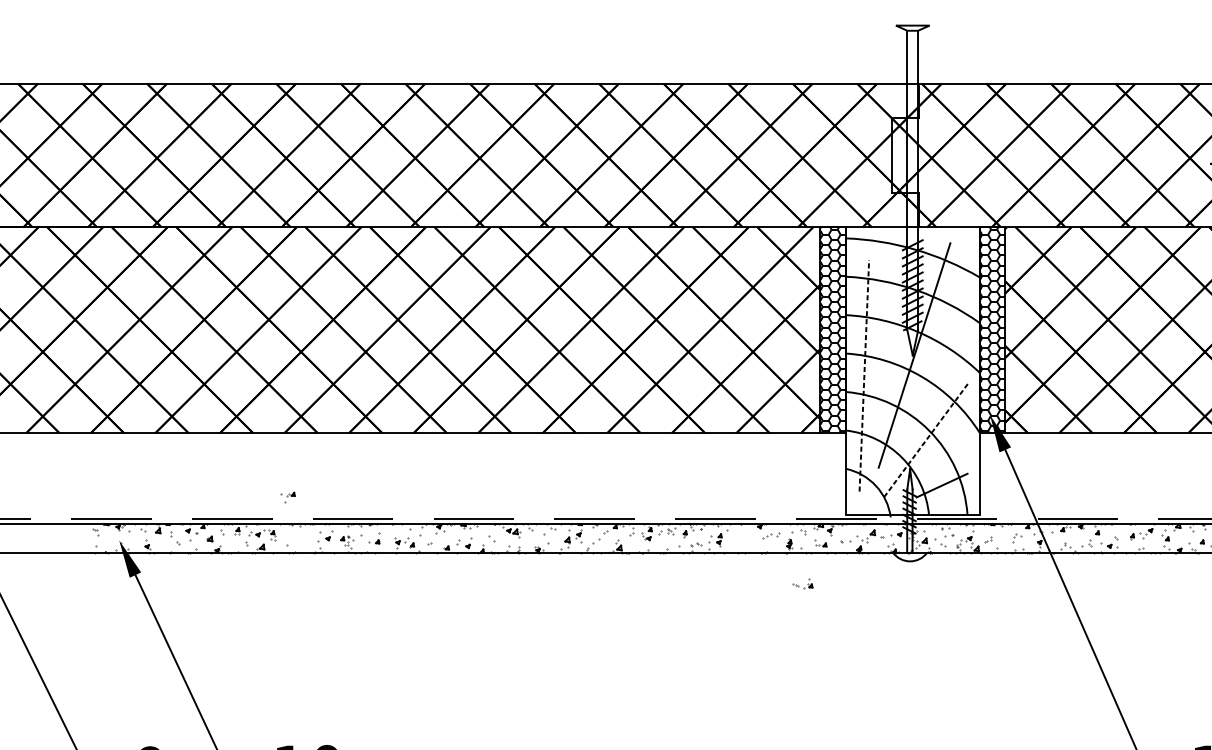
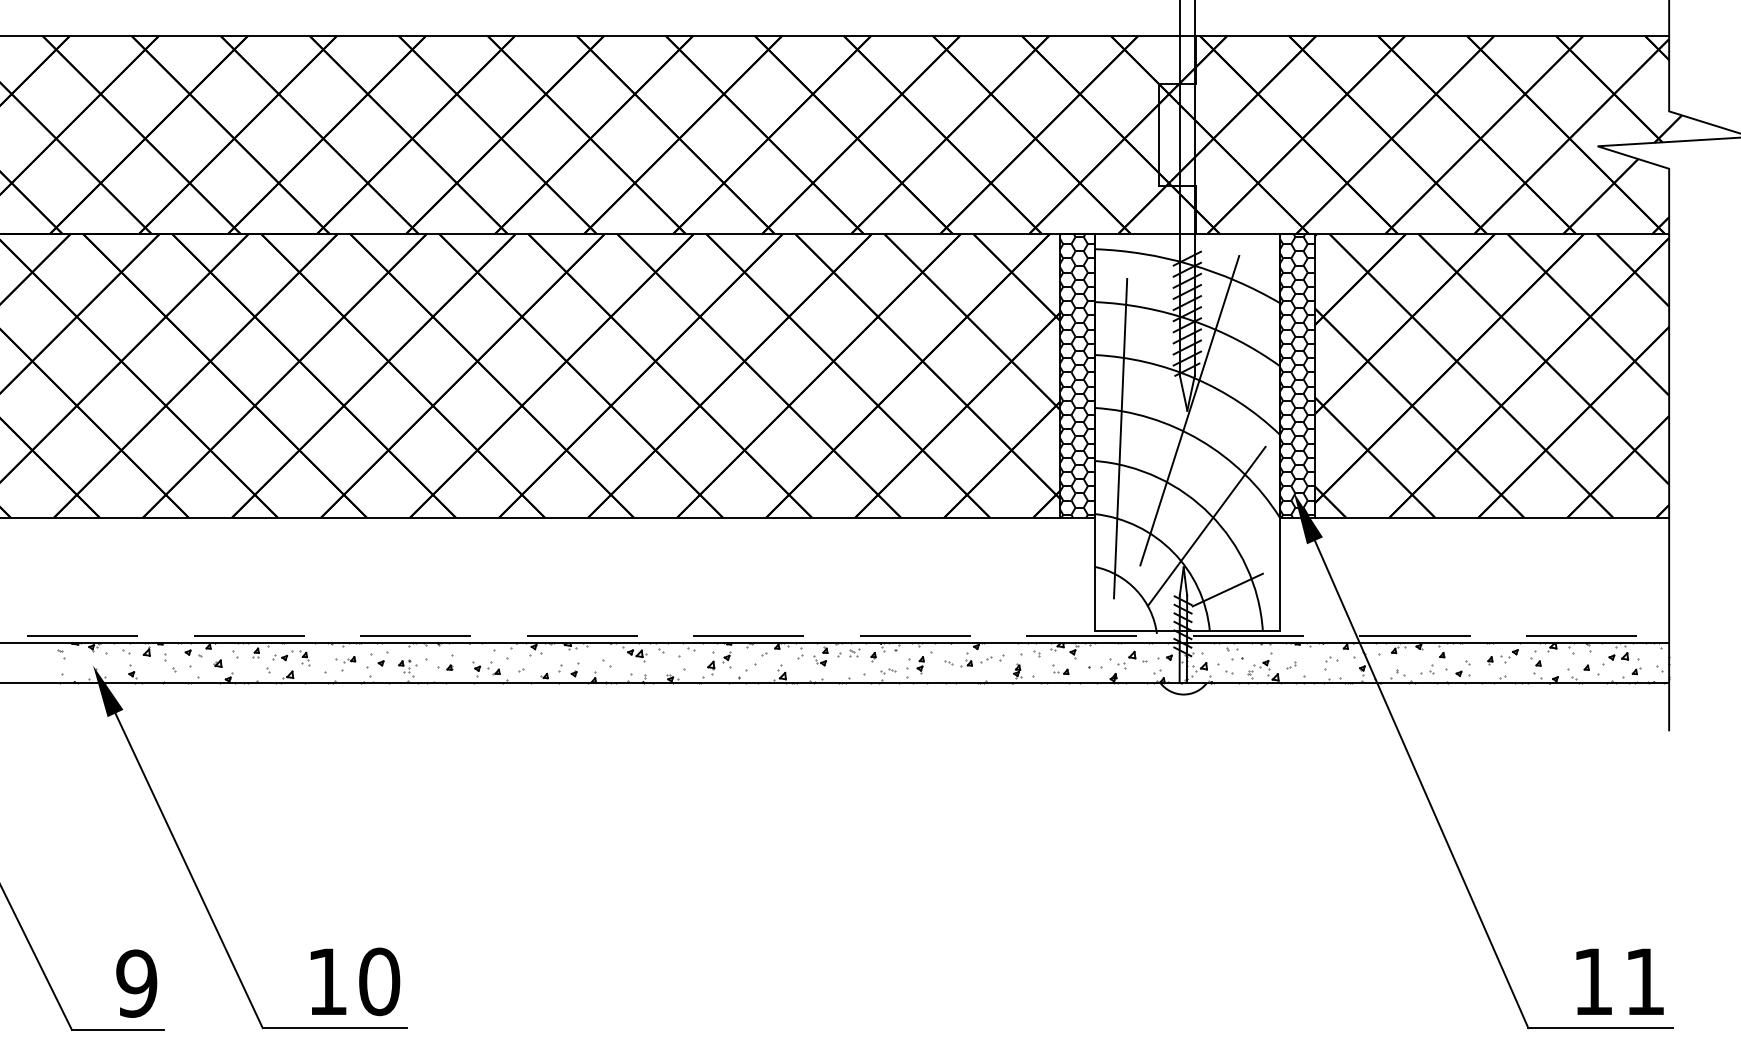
line: (864, 375) -> (1120, 438), dashed -> solid
line: (926, 439) -> (1206, 526), dashed -> solid
part: (287, 497) -> (345, 663), moved
part: (804, 587) -> (961, 665), moved

